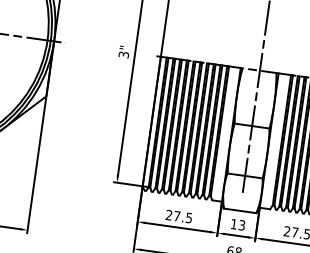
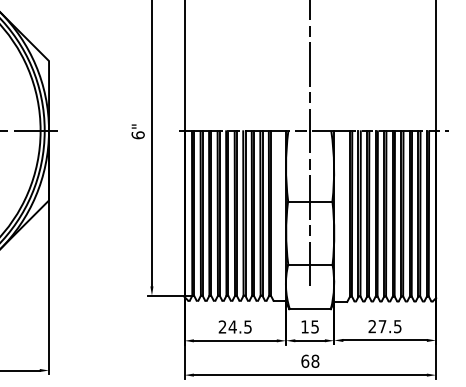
text: (123, 54) -> (137, 135), 3" -> 6"
text: (176, 215) -> (232, 326), 27.5 -> 24.5
text: (241, 224) -> (314, 326), 13 -> 15

